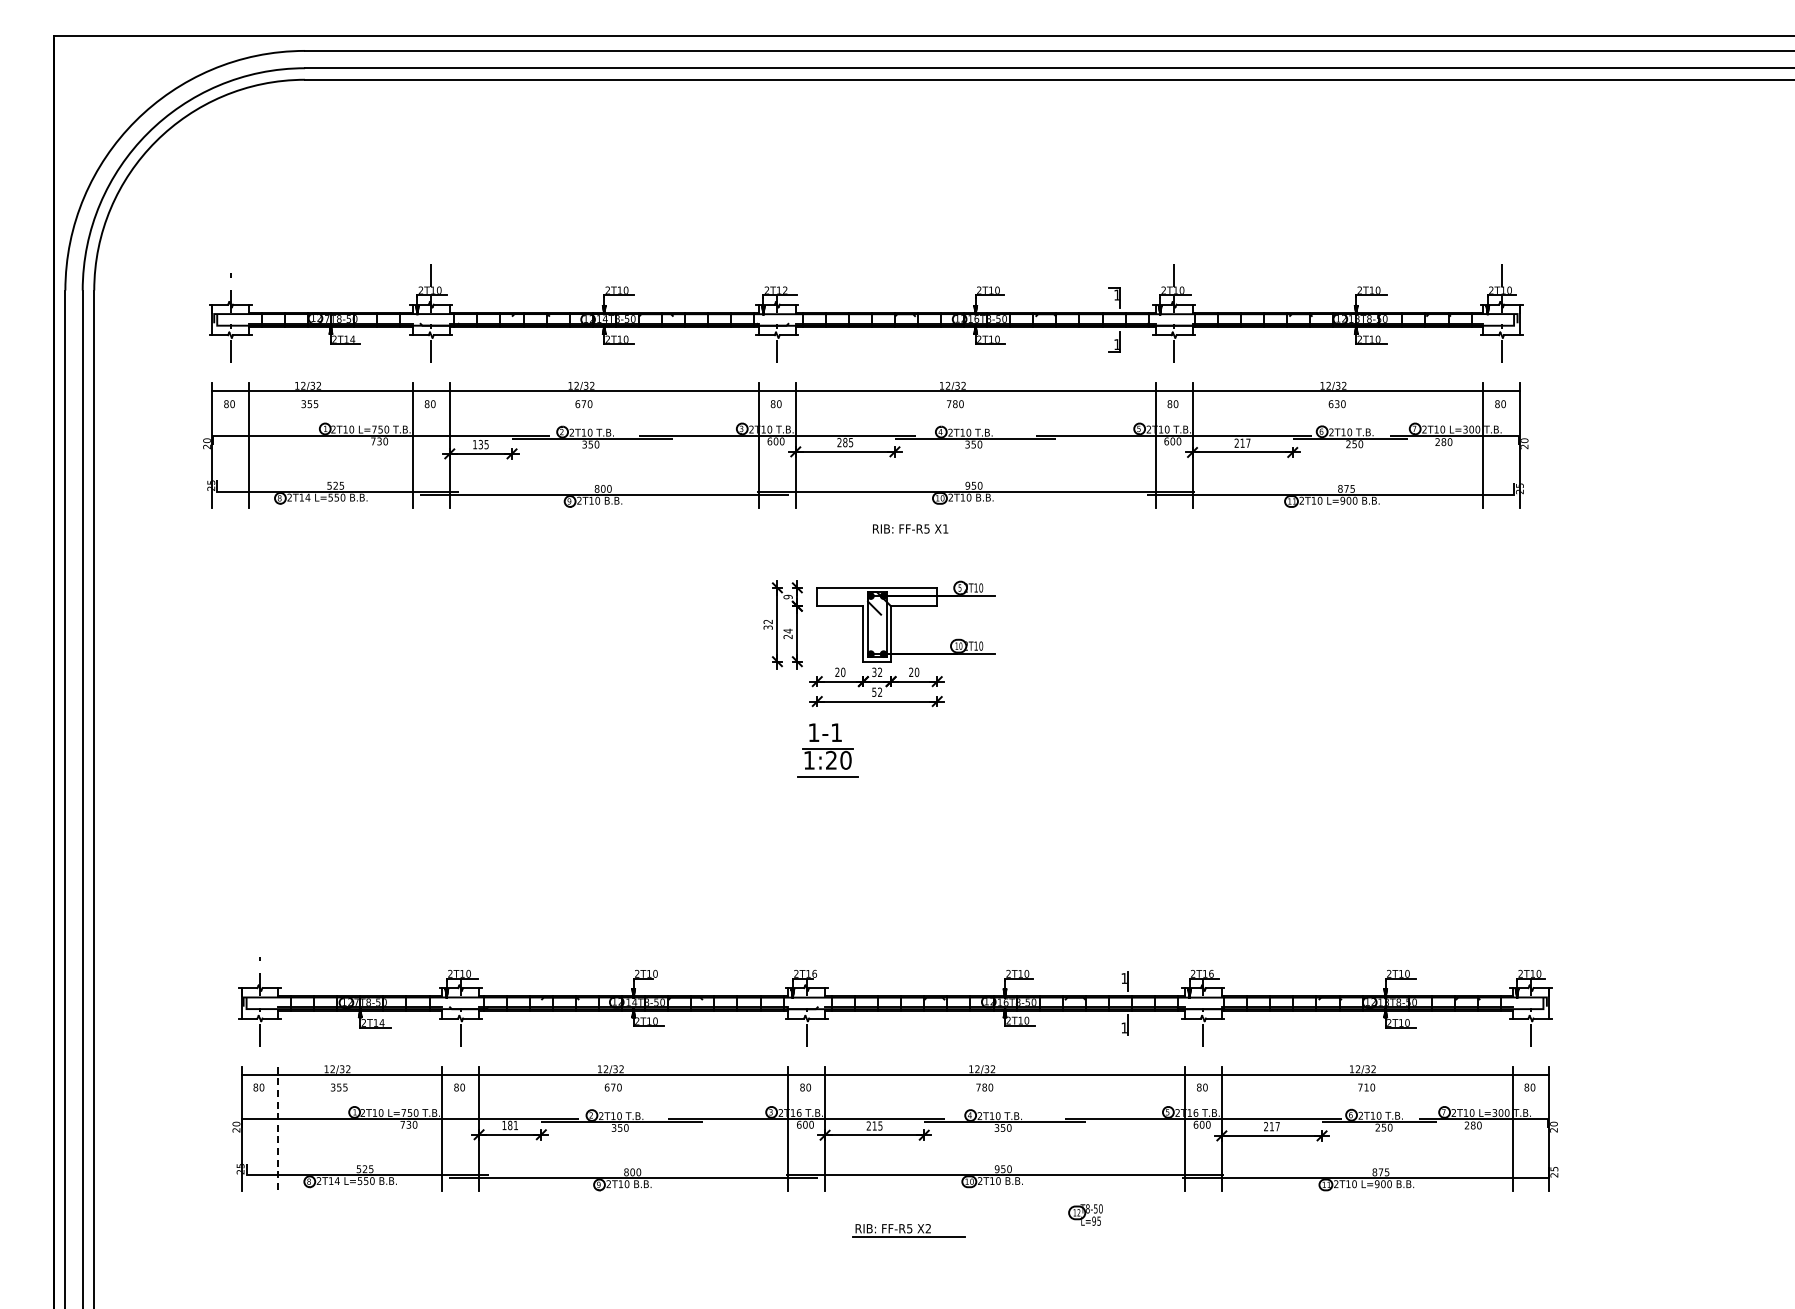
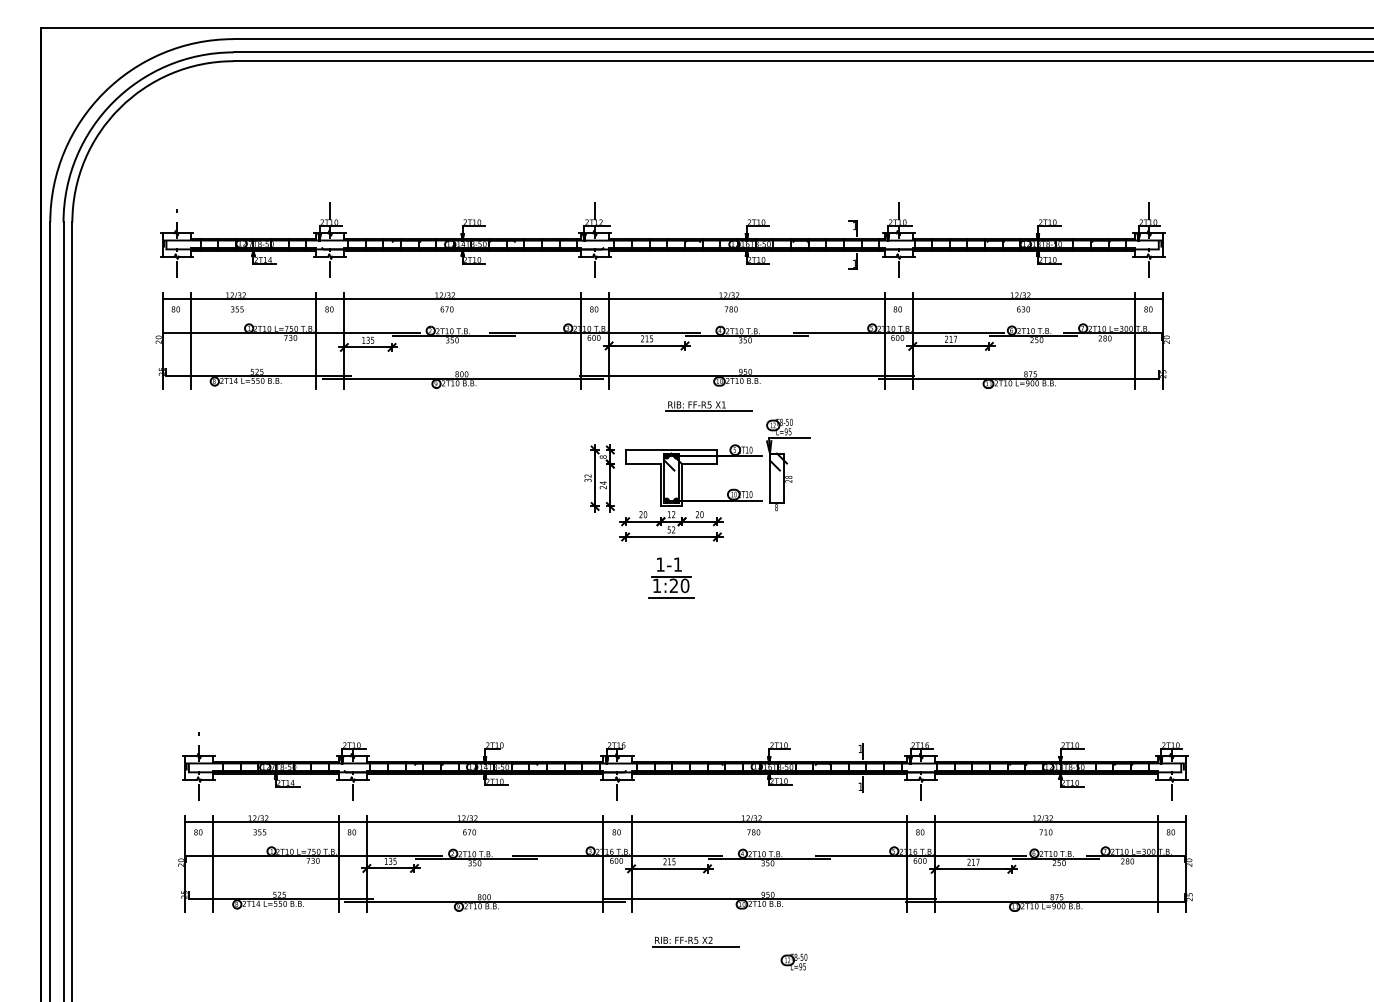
line: (777, 274) -> (595, 210), added
text: (845, 442) -> (647, 338), 285 -> 215
line: (925, 537) -> (708, 411), added
text: (787, 596) -> (602, 456), 9 -> 8
part: (1029, 607) -> (788, 465), added
text: (874, 672) -> (669, 514), 32 -> 12
part: (827, 750) -> (670, 578), moved
text: (512, 1125) -> (392, 861), 181 -> 135
line: (278, 1129) -> (213, 864), dashed -> solid
part: (1085, 1214) -> (794, 961), moved

